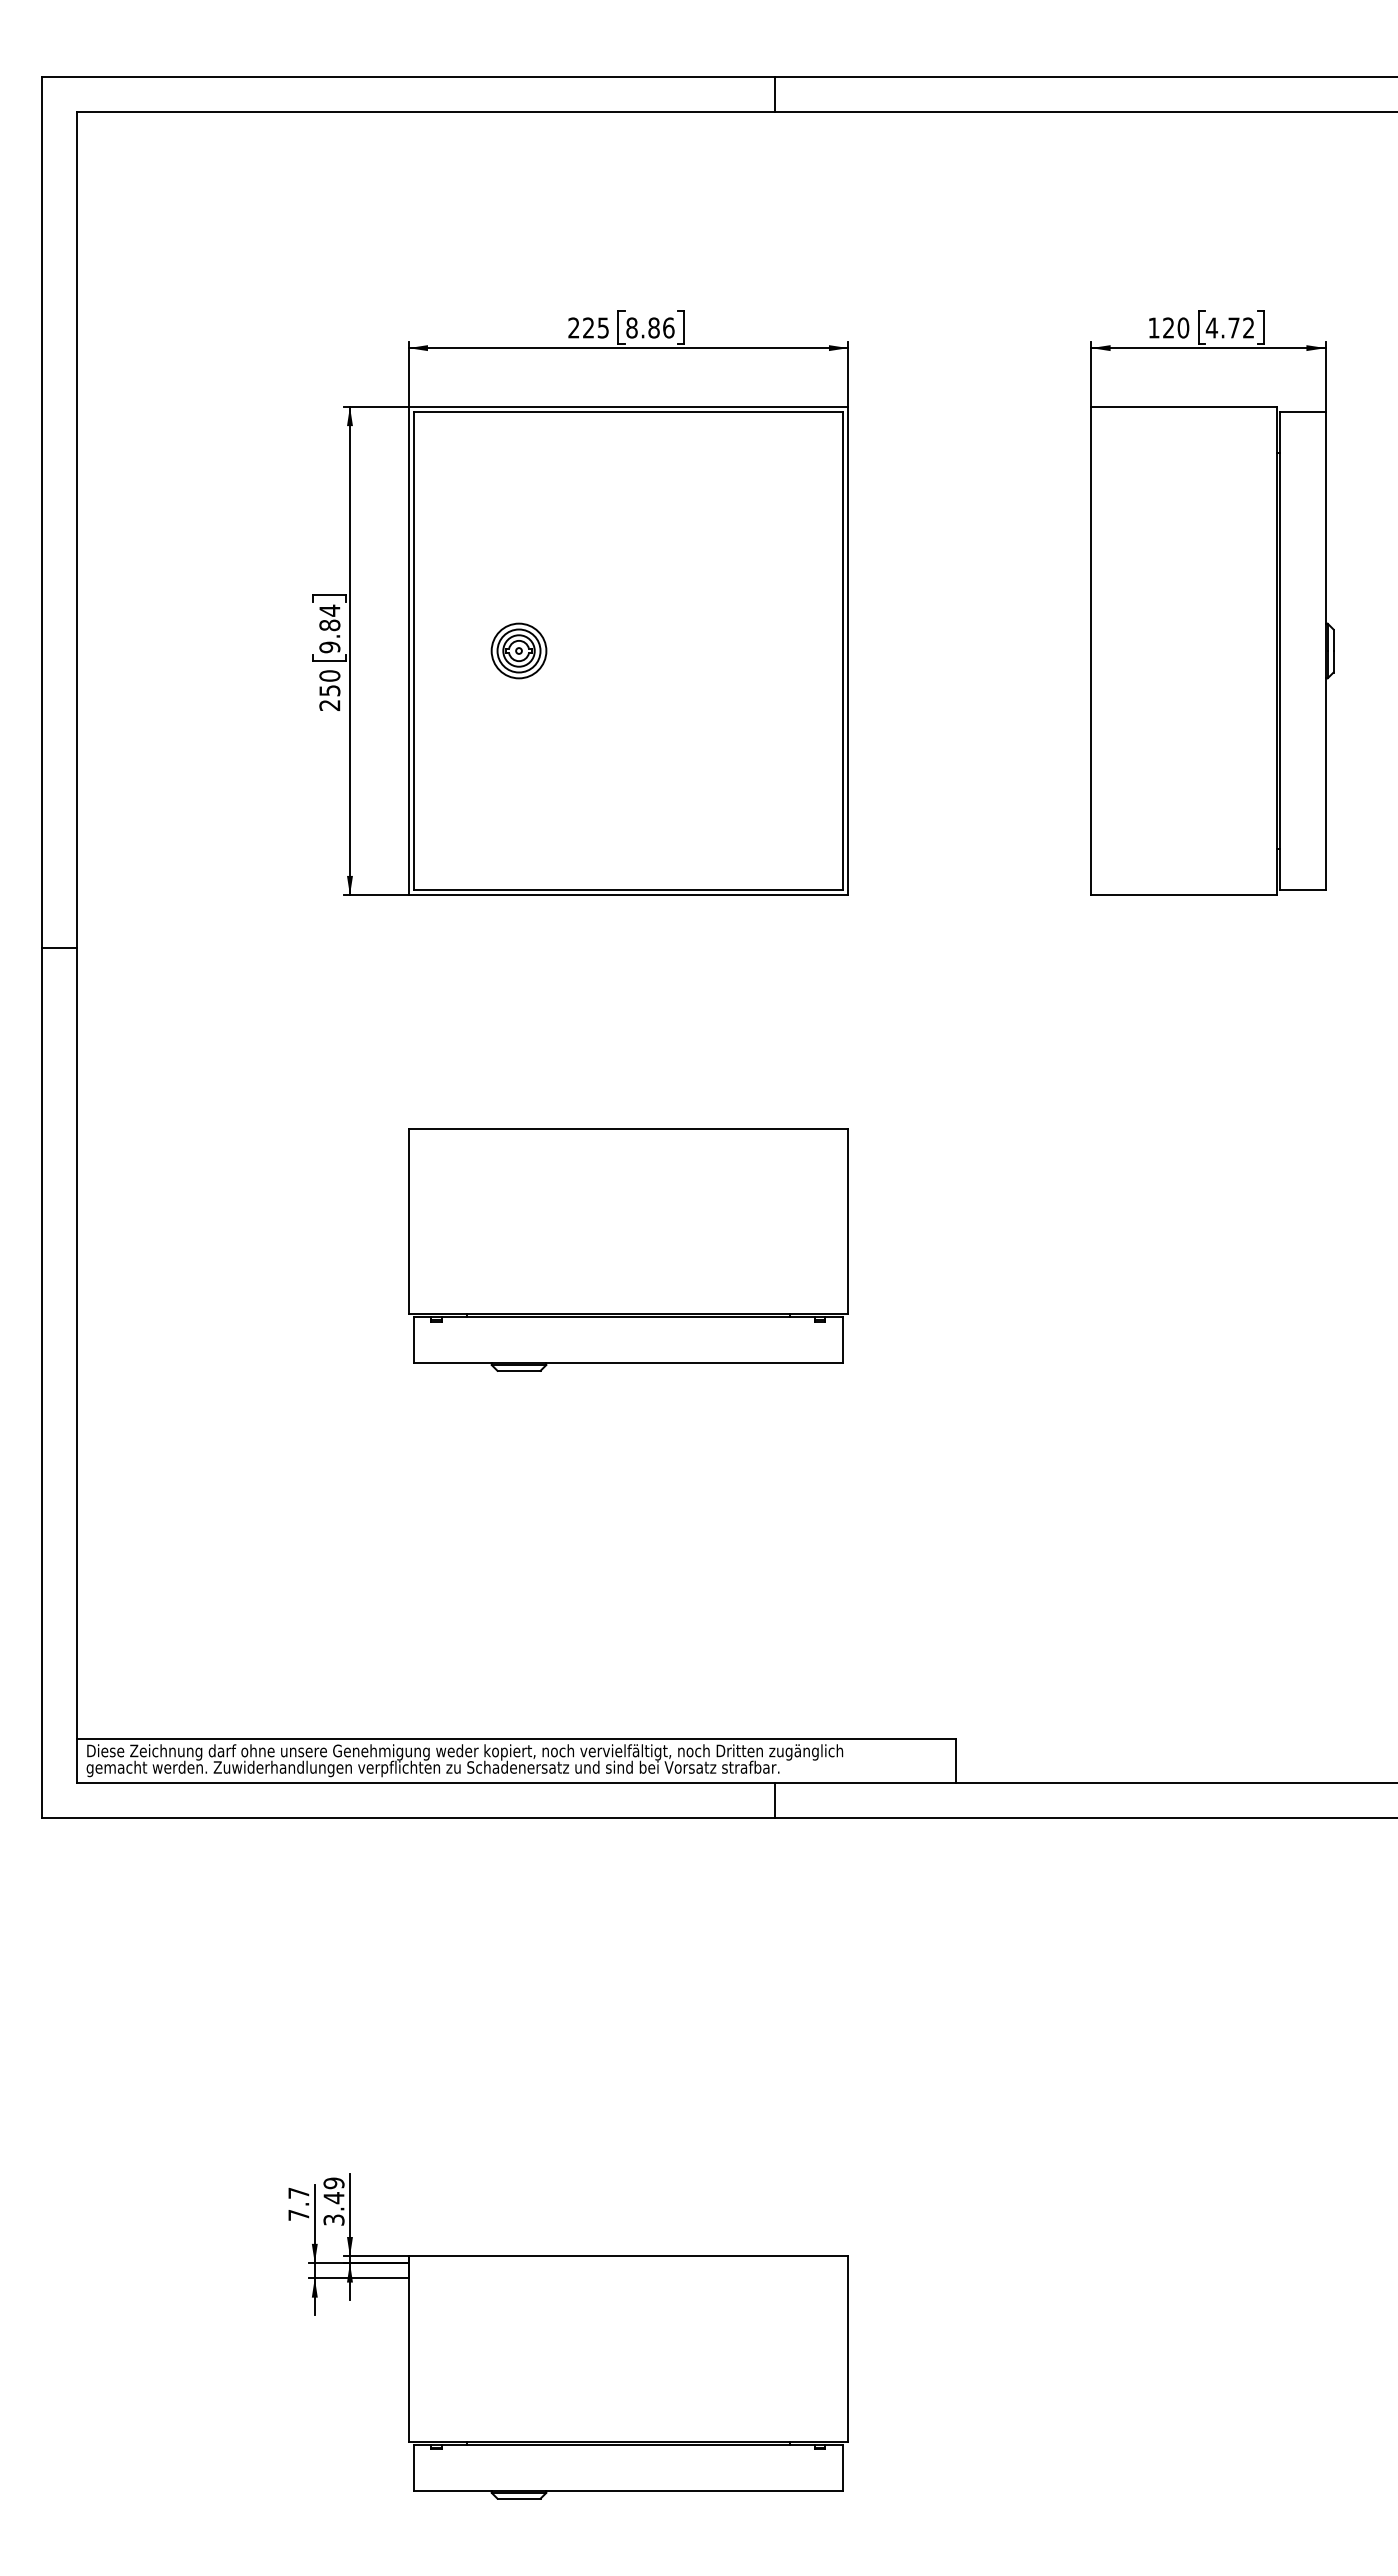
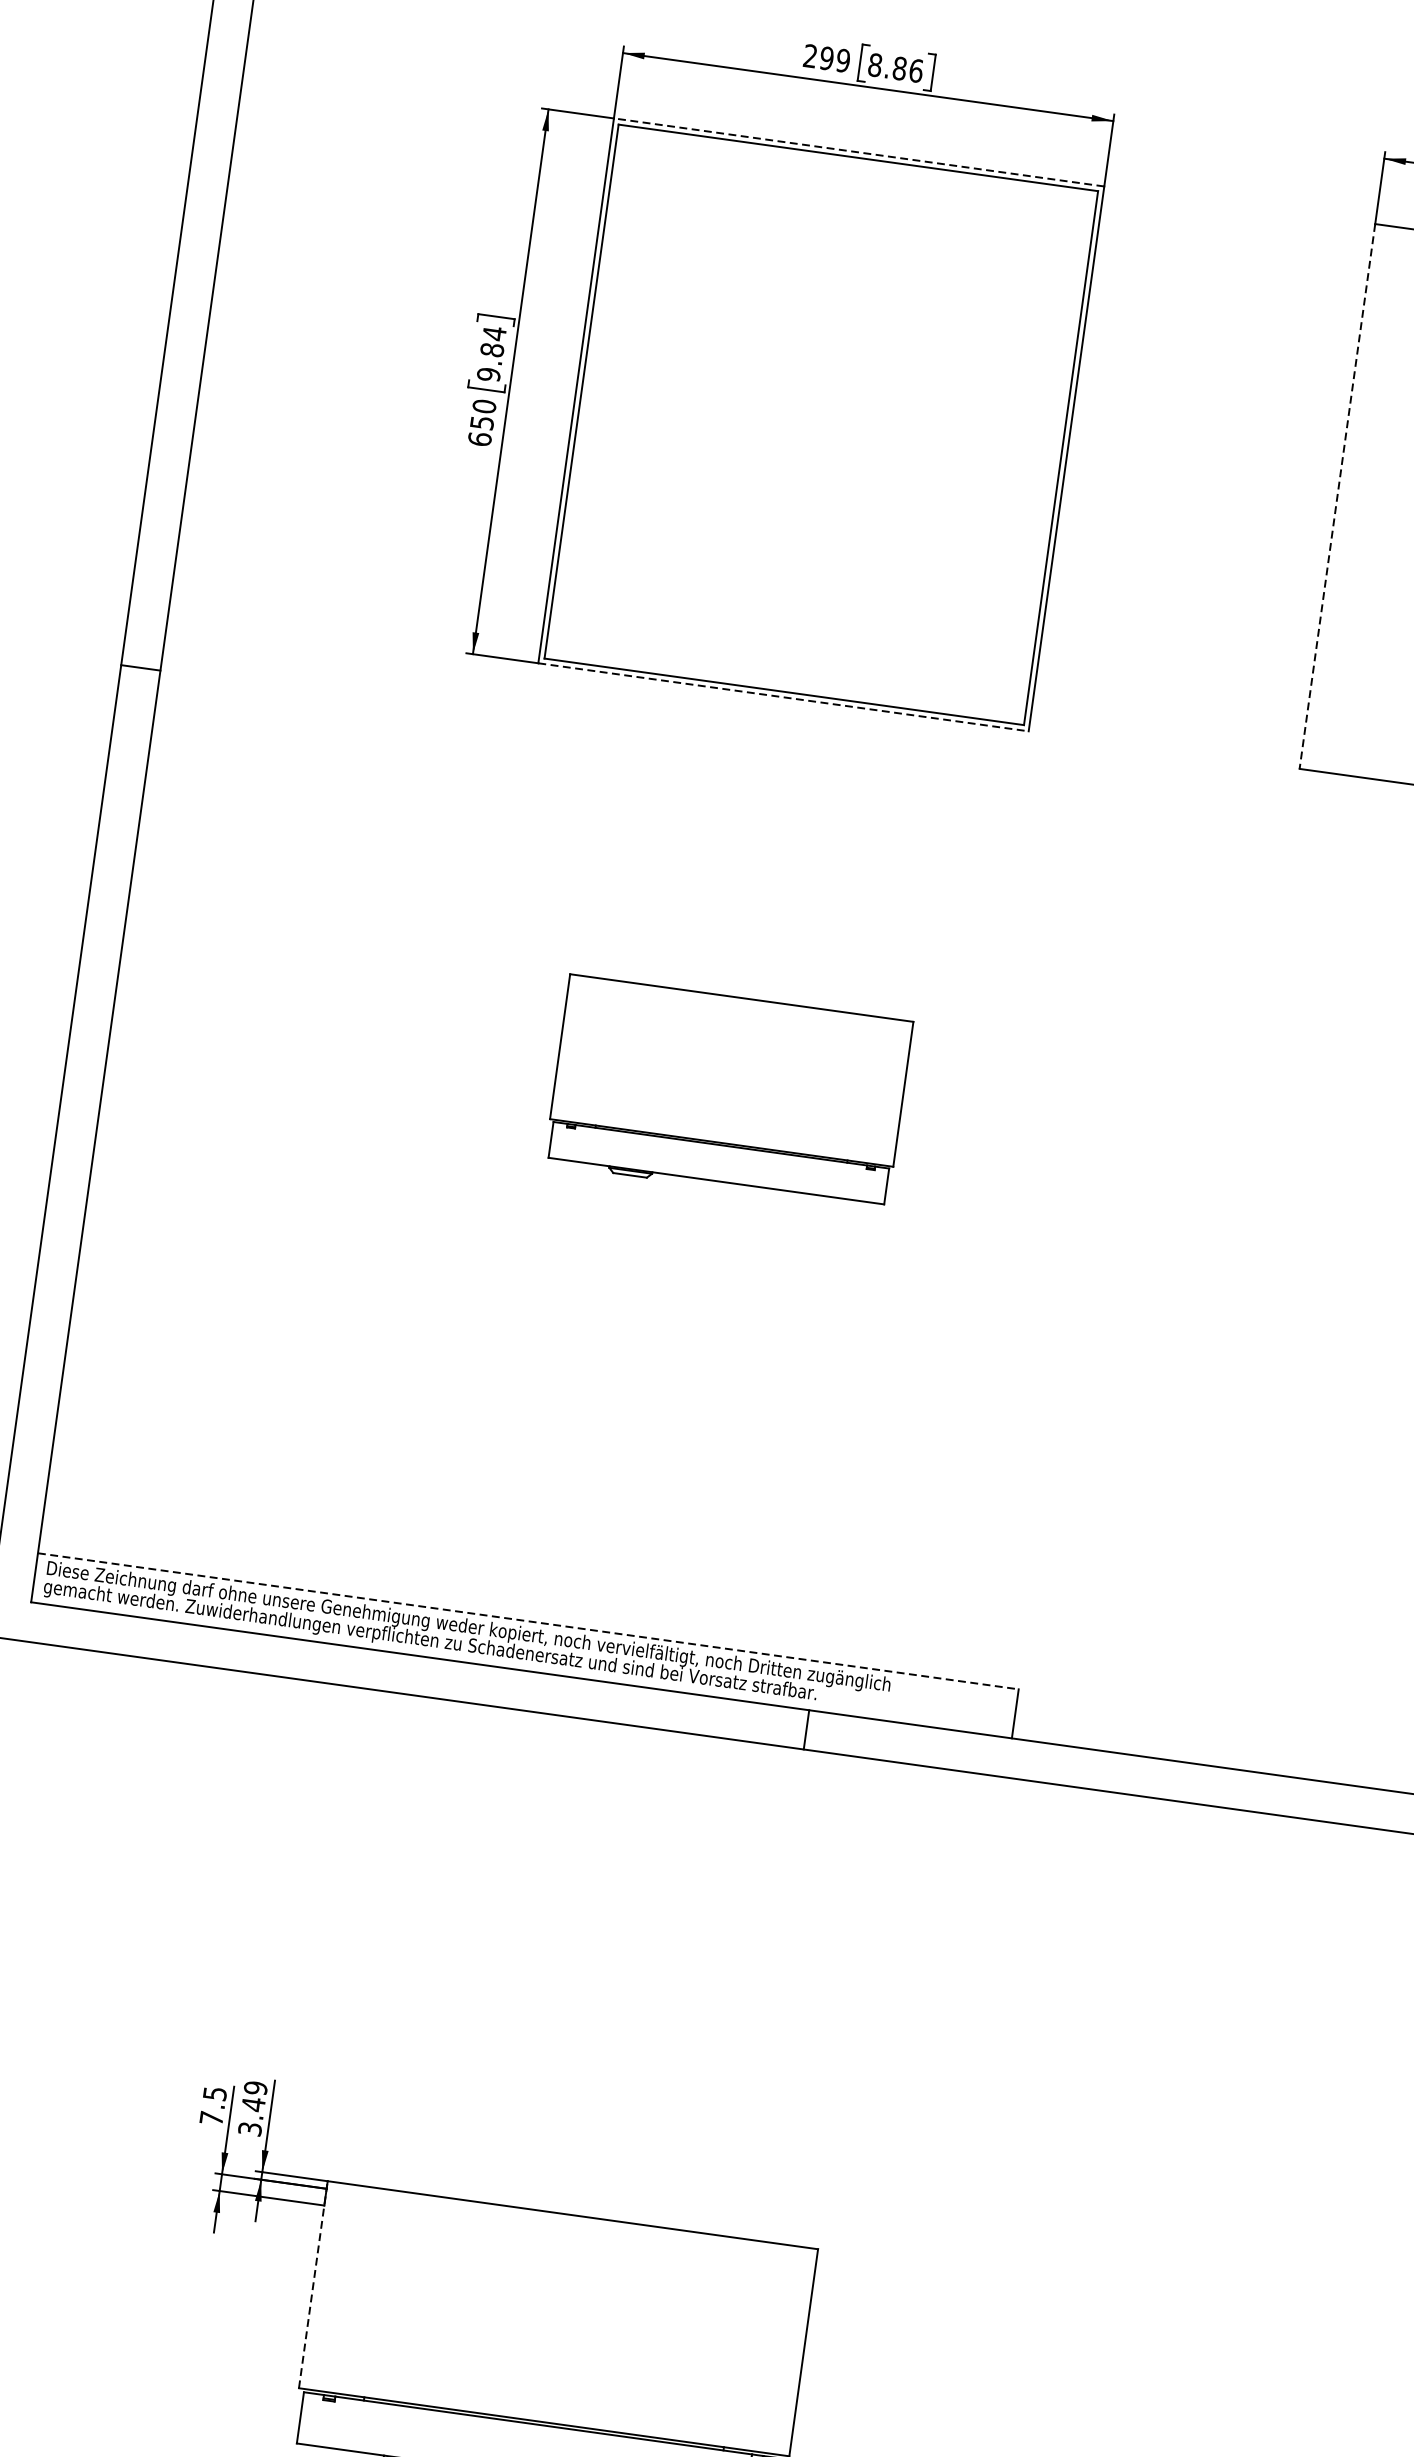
text: (595, 327) -> (834, 58), 225 -> 299
line: (628, 406) -> (859, 152), solid -> dashed
part: (518, 650) -> (698, 407), removed
line: (1091, 651) -> (1337, 497), solid -> dashed
text: (329, 705) -> (479, 439), 250 -> 650
line: (628, 895) -> (783, 697), solid -> dashed
part: (628, 1249) -> (728, 1092), size x0.7
line: (516, 1739) -> (528, 1621), solid -> dashed
text: (298, 2192) -> (214, 2092), 7.7 -> 7.5
line: (408, 2349) -> (313, 2285), solid -> dashed

